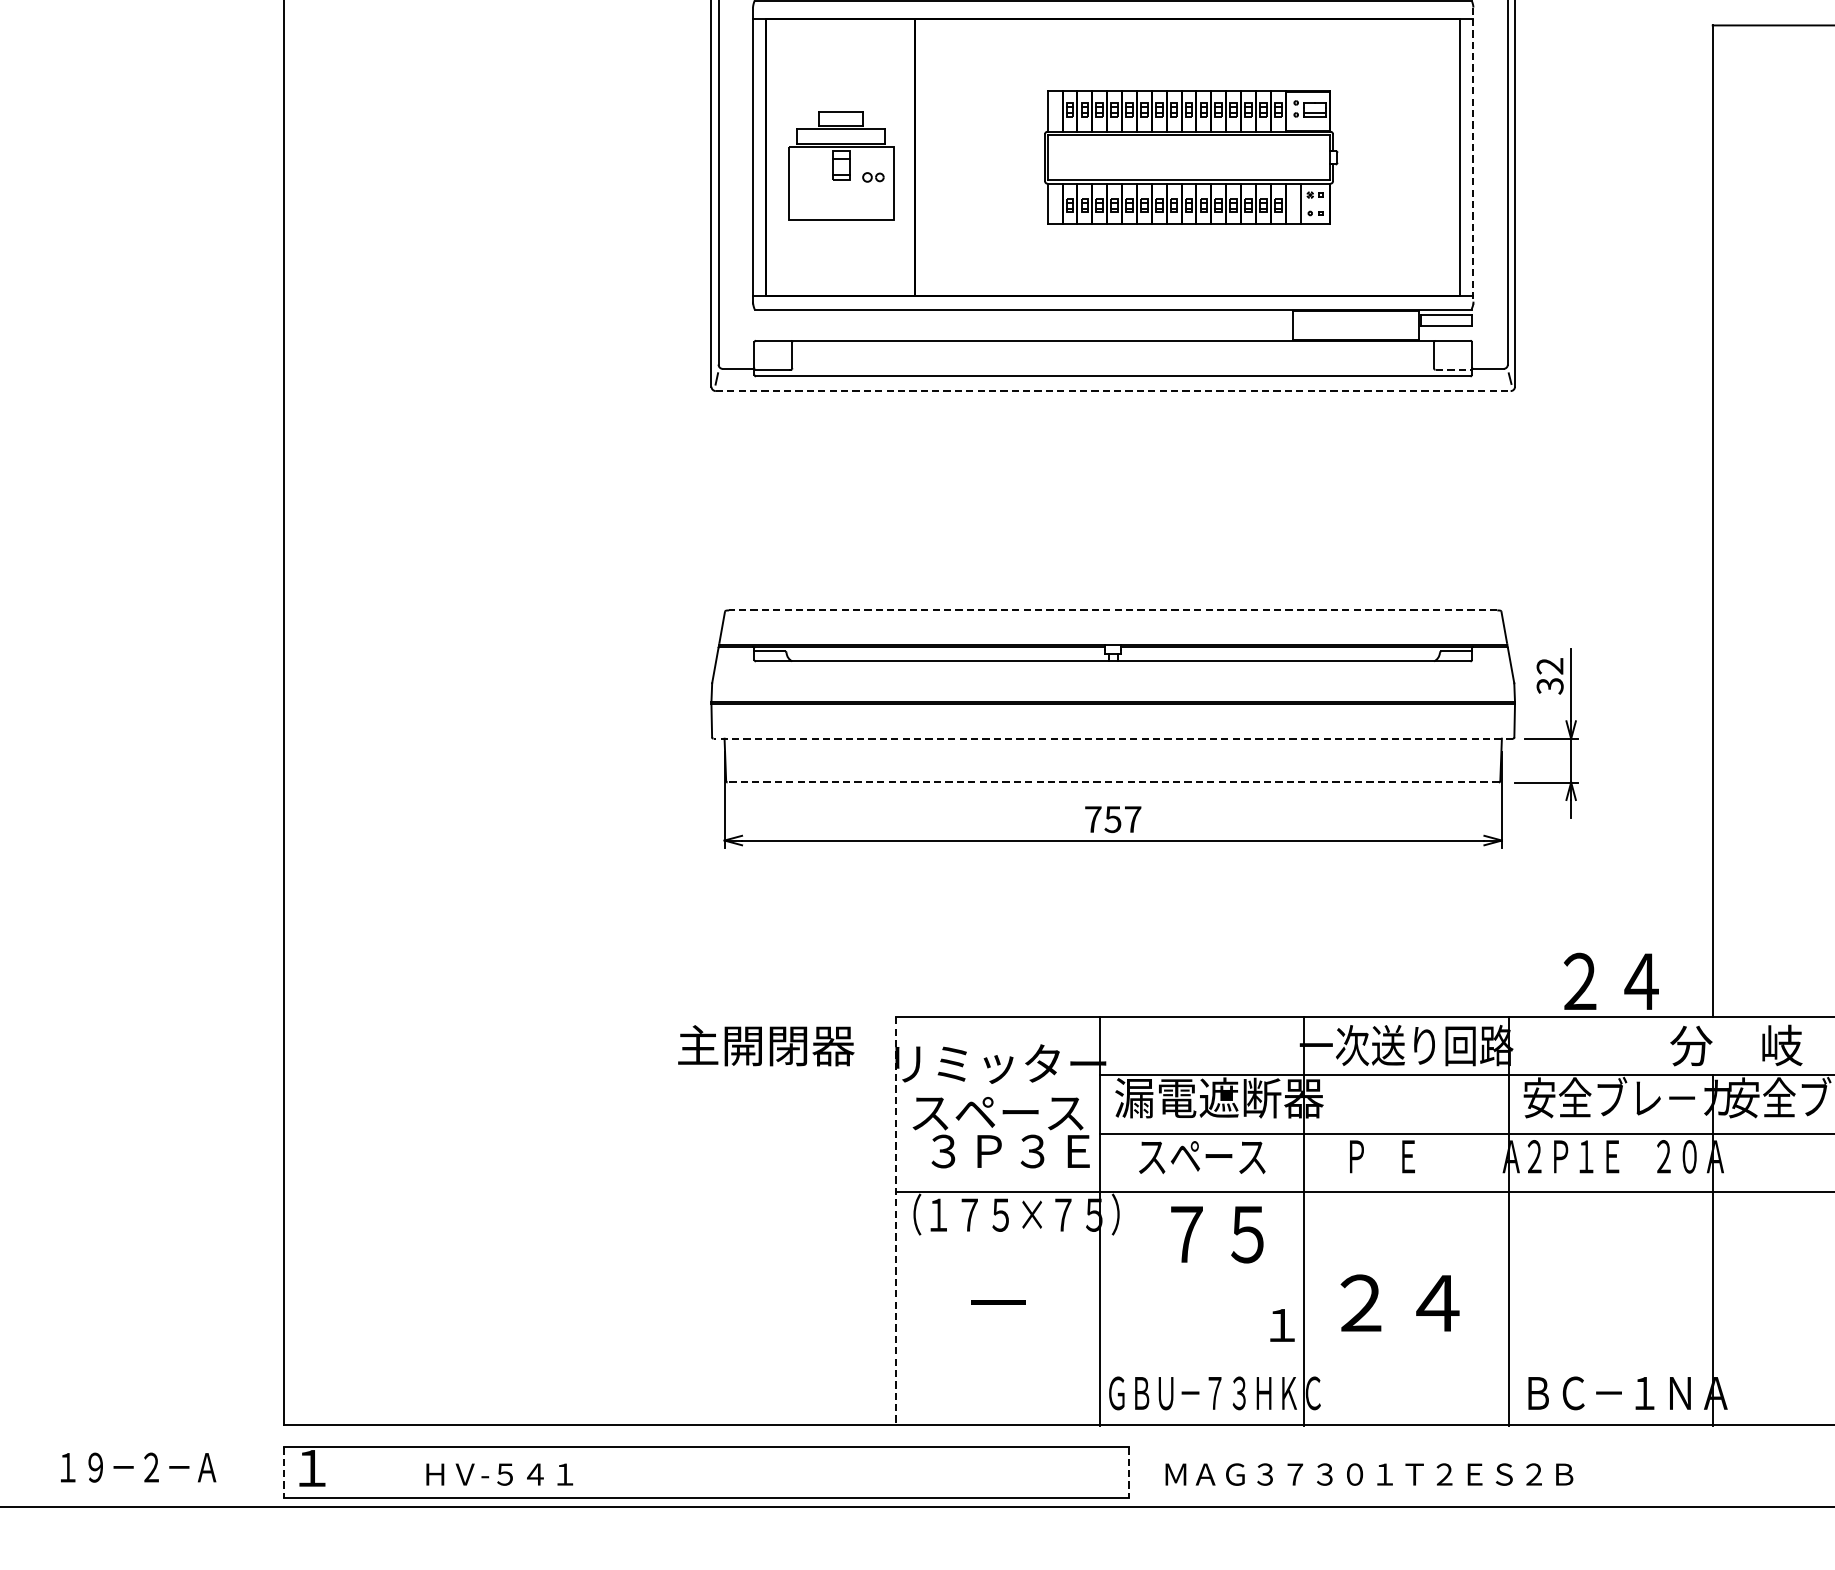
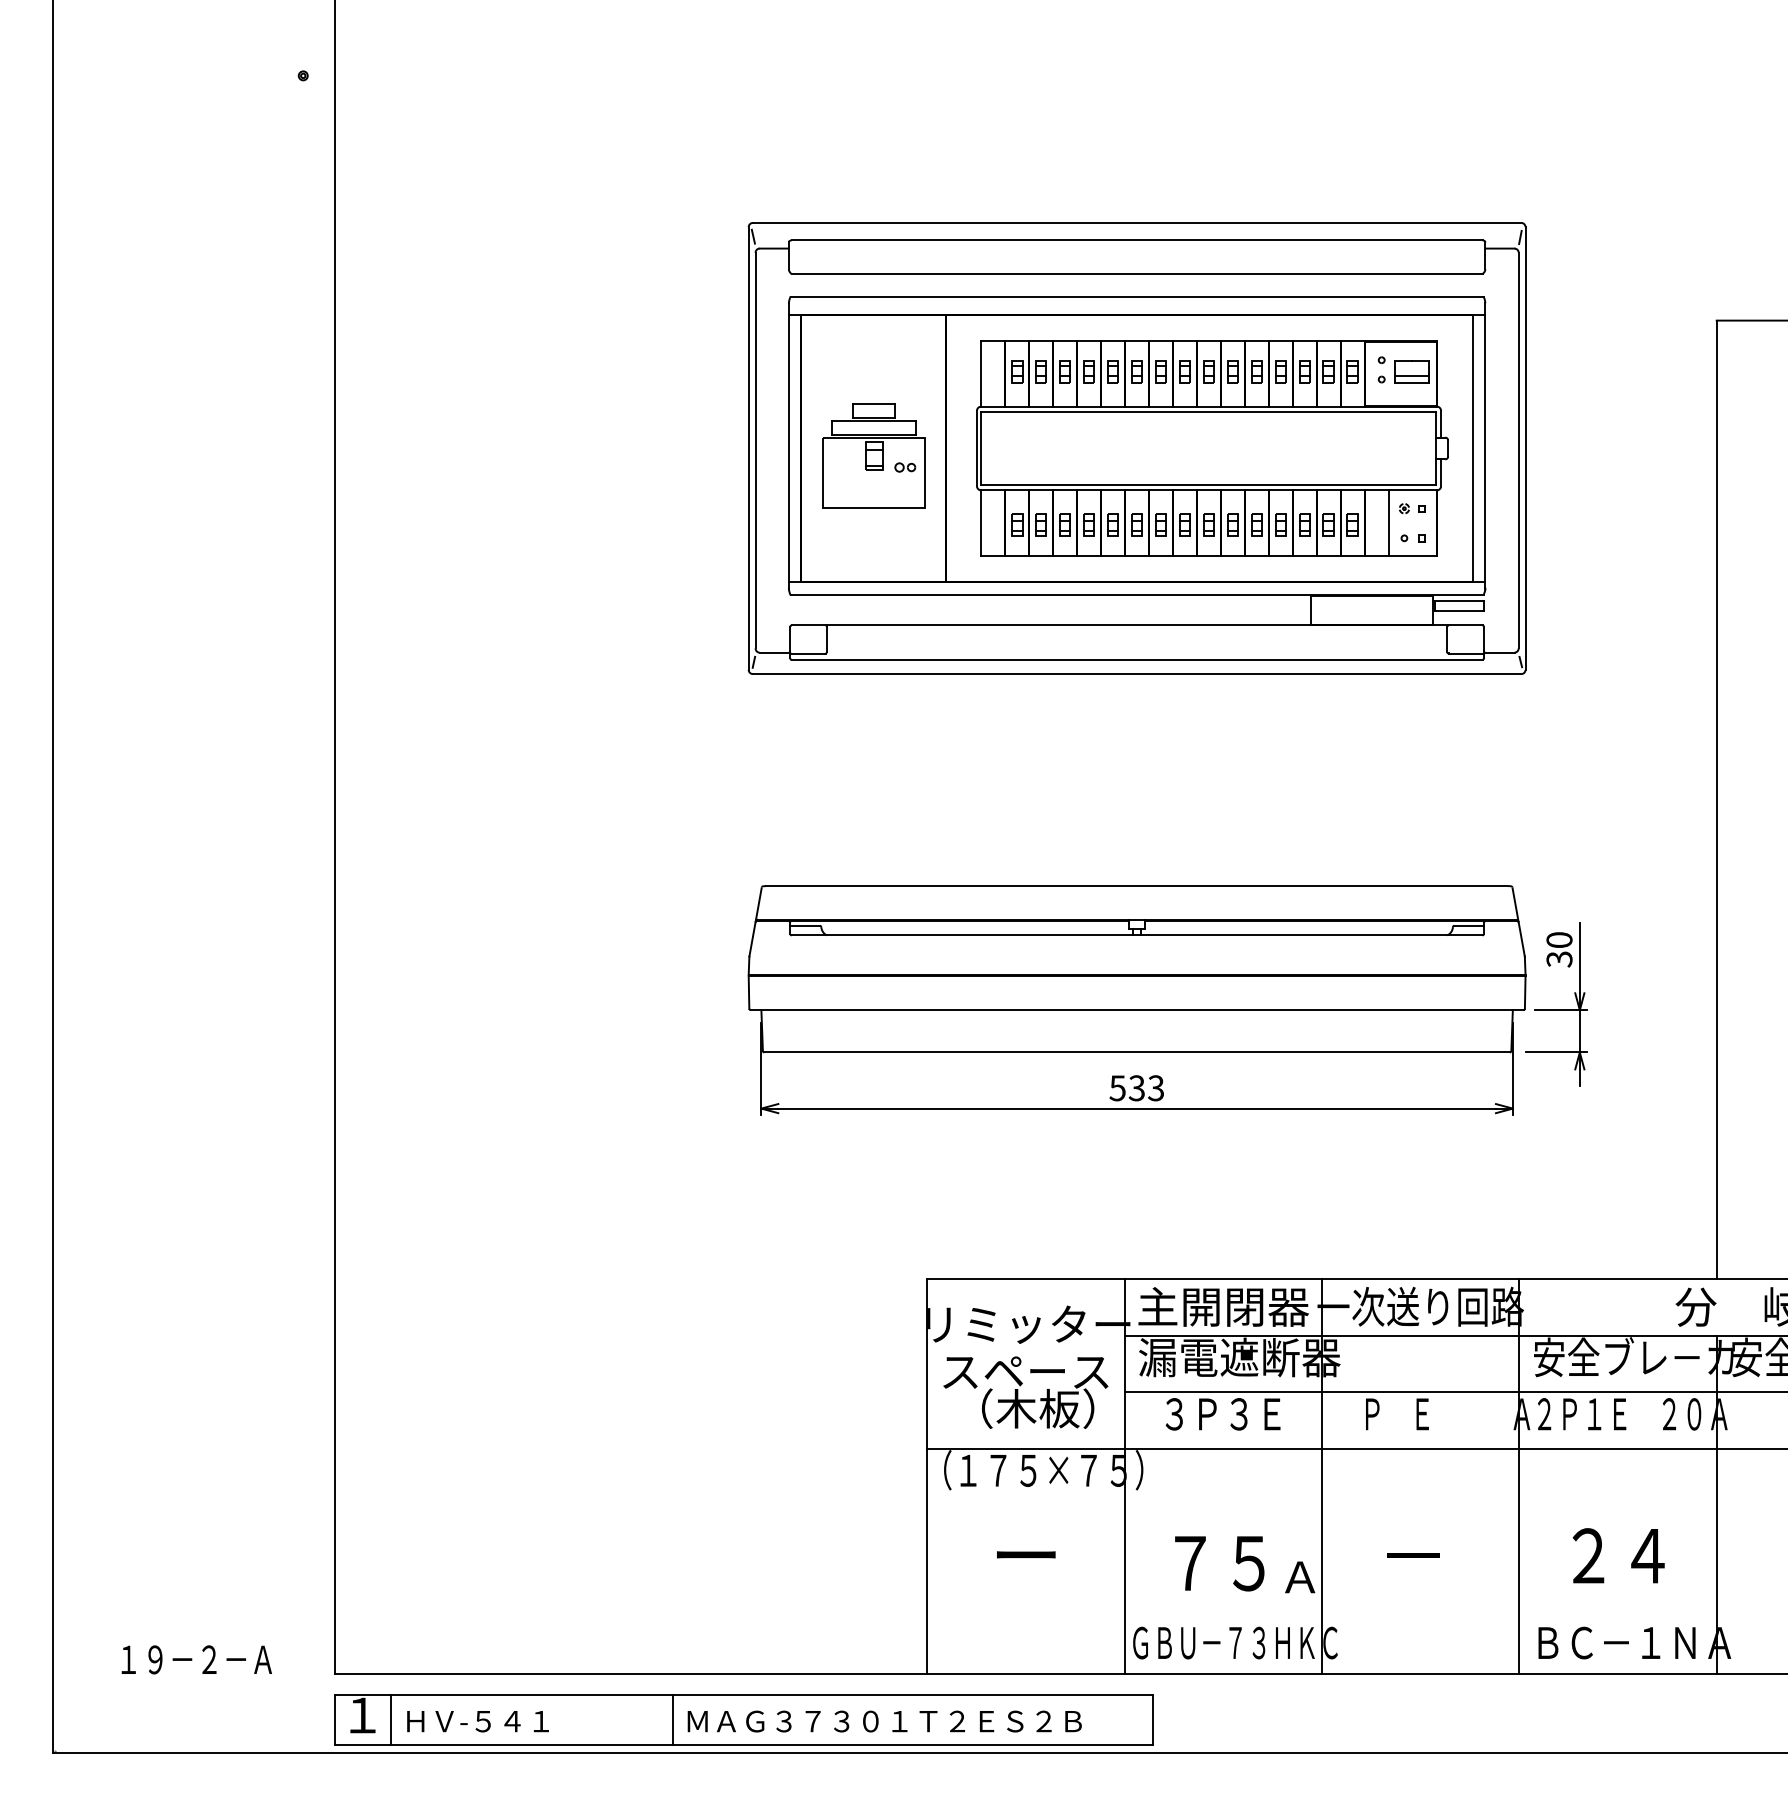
line: (1473, 154) -> (1485, 445), dashed -> solid
part: (1191, 157) -> (1212, 448), size x1.67
line: (1453, 369) -> (1466, 653), dashed -> solid
line: (1113, 391) -> (1137, 674), dashed -> solid
line: (1112, 610) -> (1136, 886), dashed -> solid
text: (1550, 666) -> (1559, 940), 32 -> 30
line: (1112, 739) -> (1136, 1010), dashed -> solid
line: (1113, 782) -> (1137, 1052), dashed -> solid
text: (1112, 819) -> (1136, 1088), 757 -> 533
text: (1611, 981) -> (1618, 1555), moved
text: (766, 1045) -> (1223, 1306), moved
text: (1010, 1150) -> (1037, 1408), ３Ｐ３Ｅ -> （木板）
text: (1202, 1156) -> (1223, 1414), スペース -> ３Ｐ３Ｅ
line: (896, 1222) -> (927, 1477), dashed -> solid
text: (1217, 1234) -> (1219, 1563), moved
text: (998, 1301) -> (1026, 1554), － -> ー
text: (1400, 1302) -> (1414, 1555), ２４ -> －
text: (1282, 1325) -> (1300, 1577), １ -> Ａ
text: (138, 1467) -> (196, 1659), moved
line: (284, 1472) -> (335, 1719), dashed -> solid
line: (341, 1472) -> (391, 1719), added
line: (633, 1472) -> (673, 1719), added
line: (1129, 1472) -> (1152, 1719), dashed -> solid
text: (499, 1474) -> (477, 1721), moved
text: (1369, 1474) -> (884, 1721), moved

